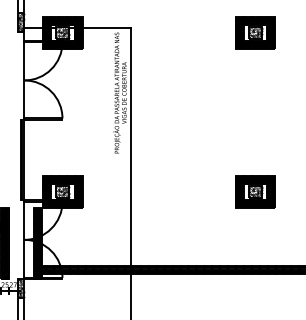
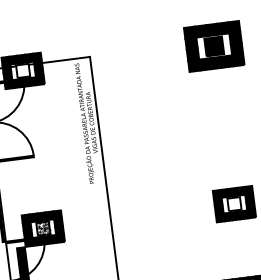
hatch: (62, 32) -> (22, 70), removed
part: (255, 32) -> (214, 45), size x1.4
hatch: (255, 191) -> (234, 203), removed

